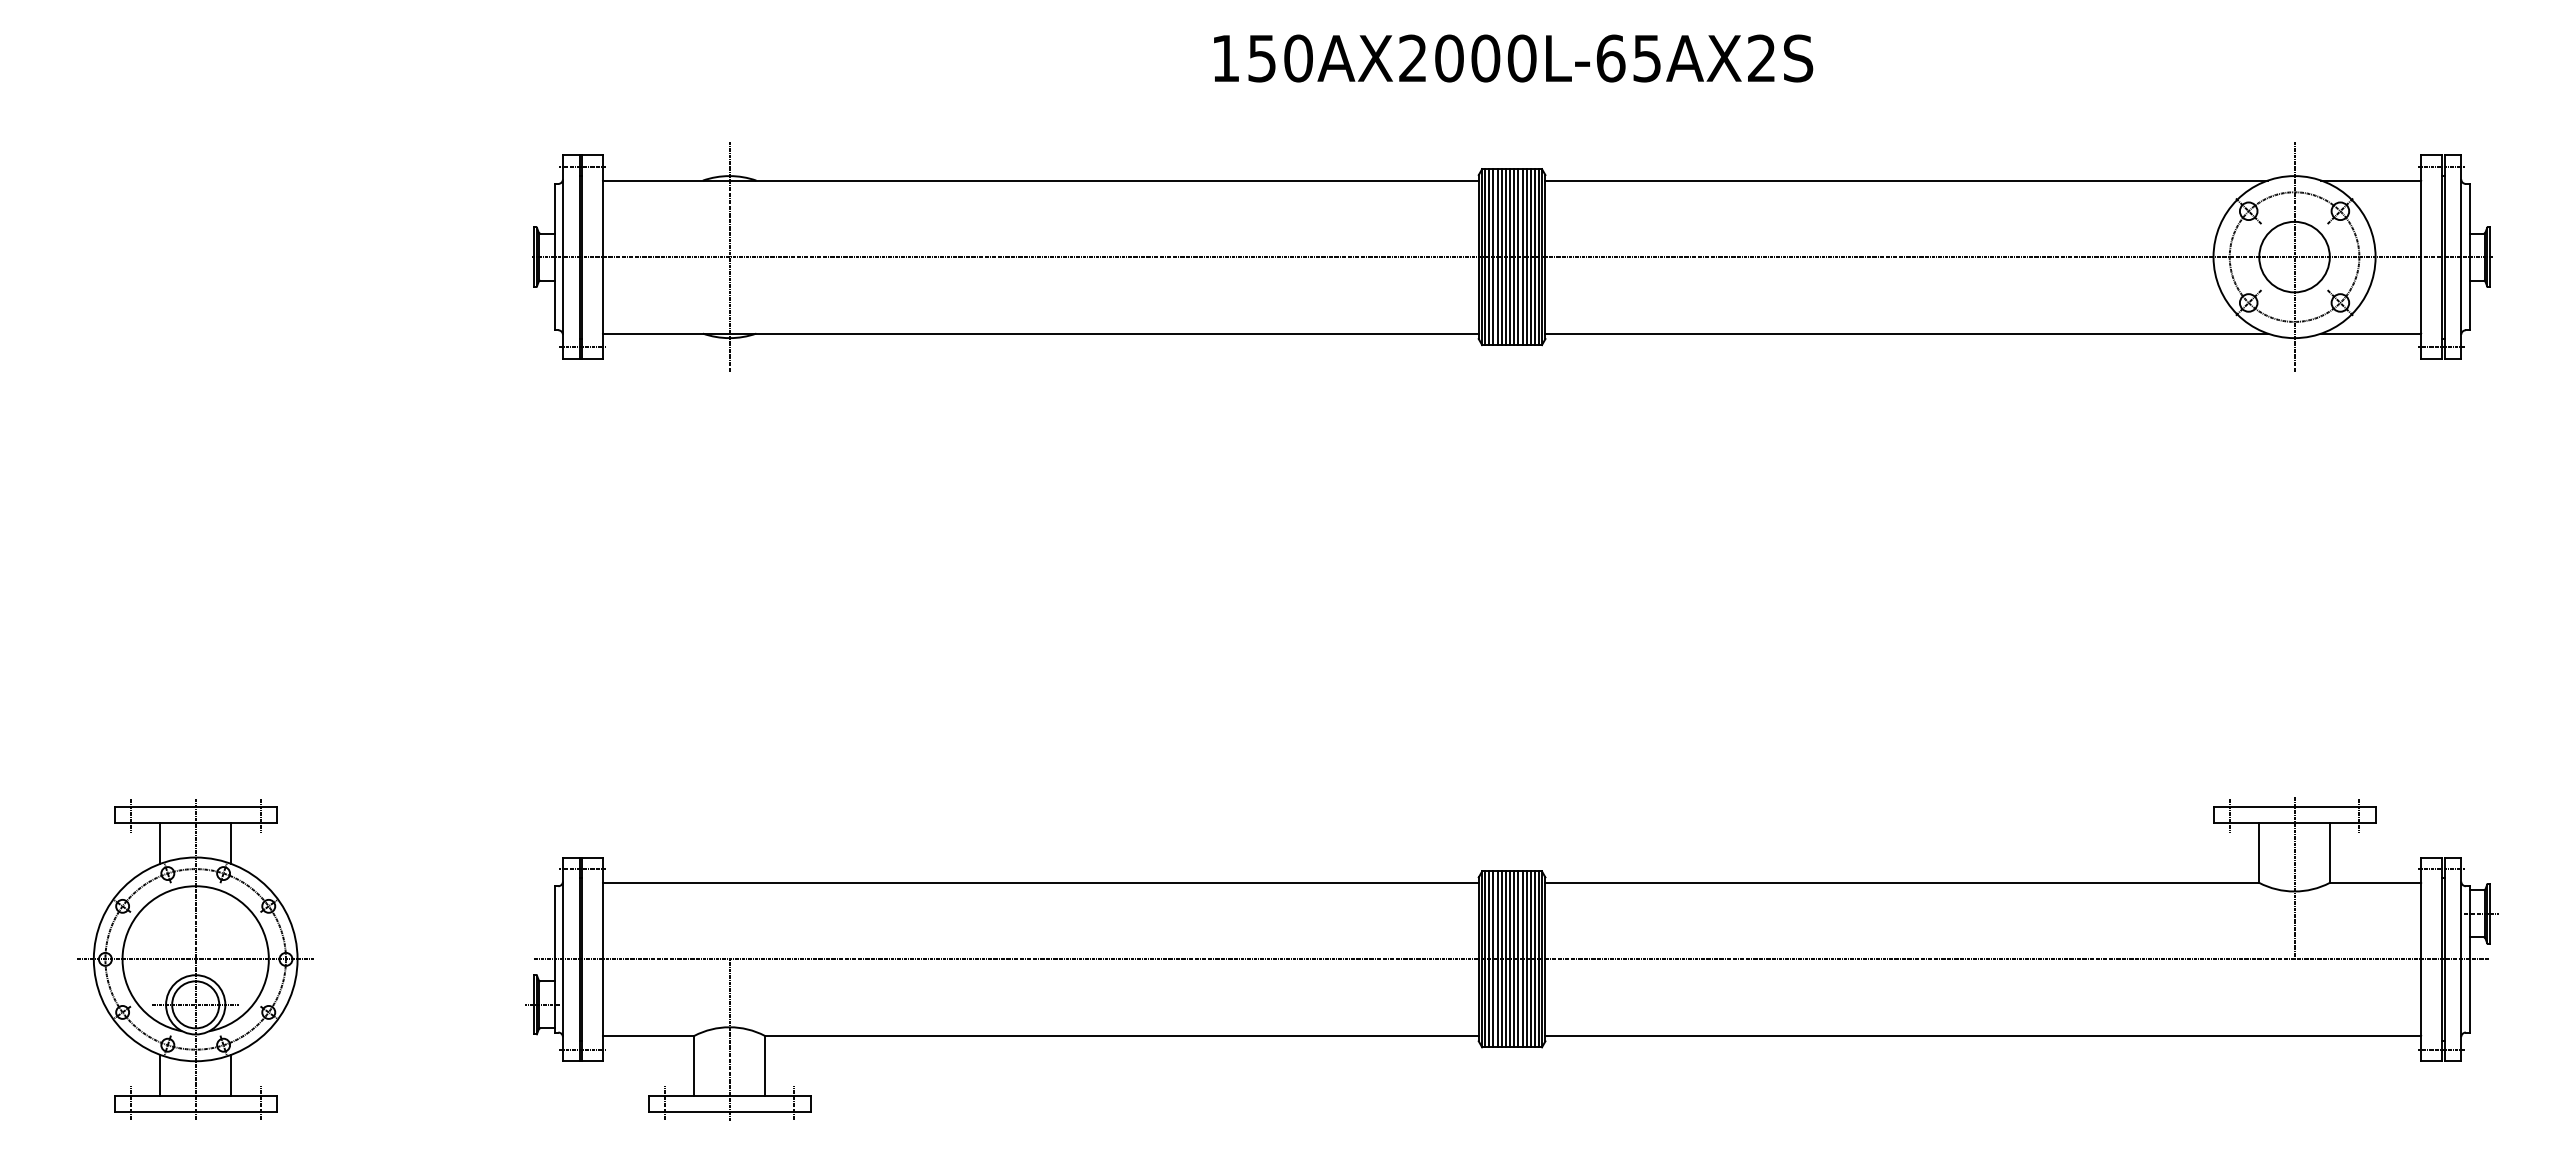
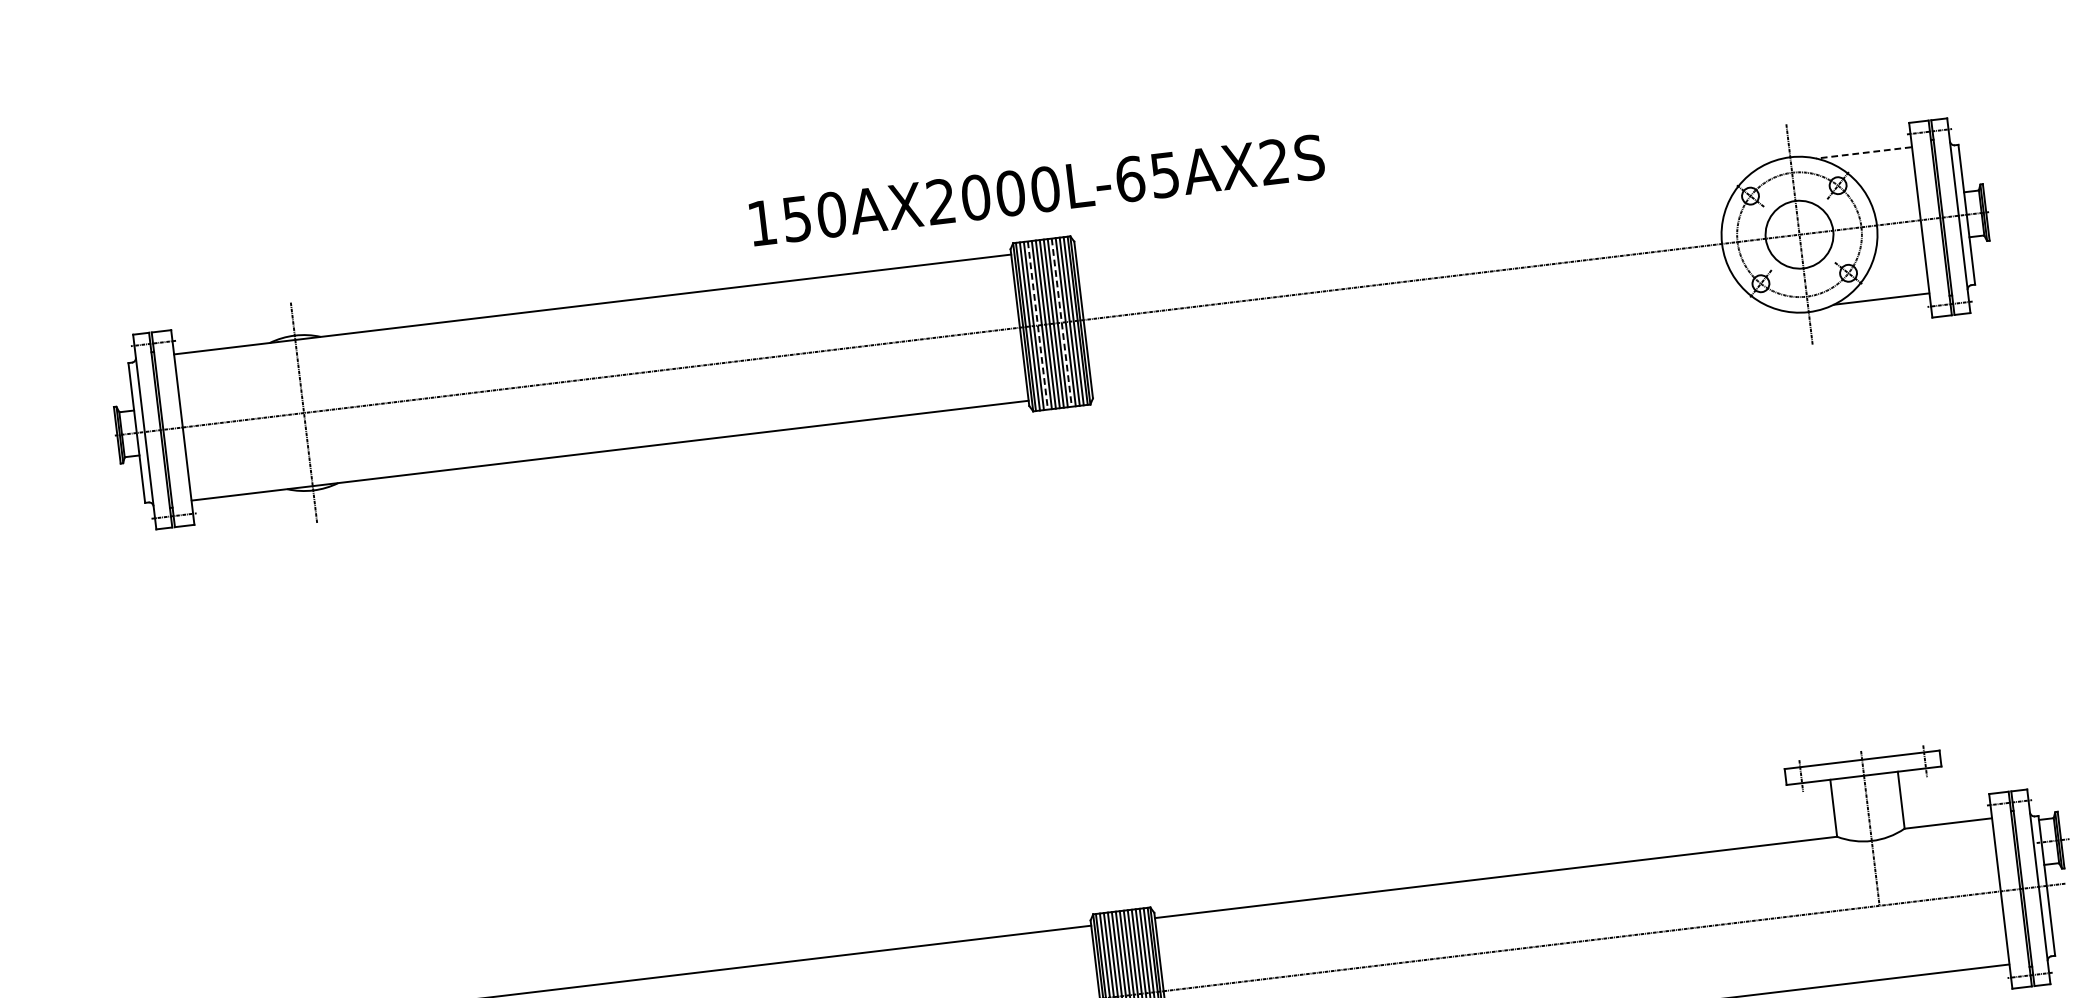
text: (1513, 58) -> (1037, 190), moved
line: (1906, 180) -> (1419, 205), removed
line: (2371, 180) -> (1864, 152), solid -> dashed
line: (1497, 257) -> (1037, 325), solid -> dashed
line: (1522, 257) -> (1061, 323), solid -> dashed
line: (1906, 333) -> (1437, 351), removed

